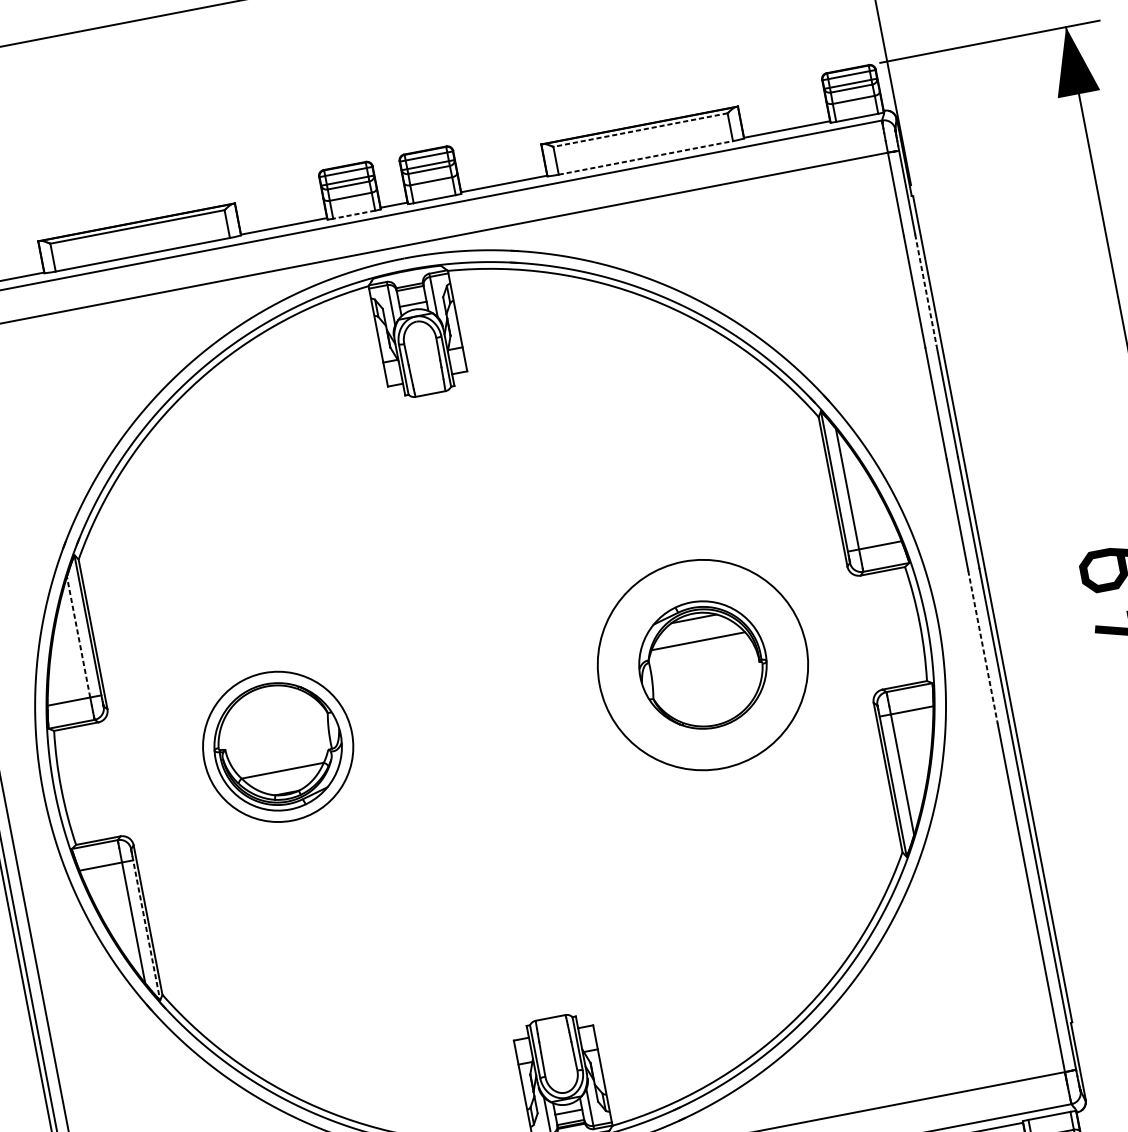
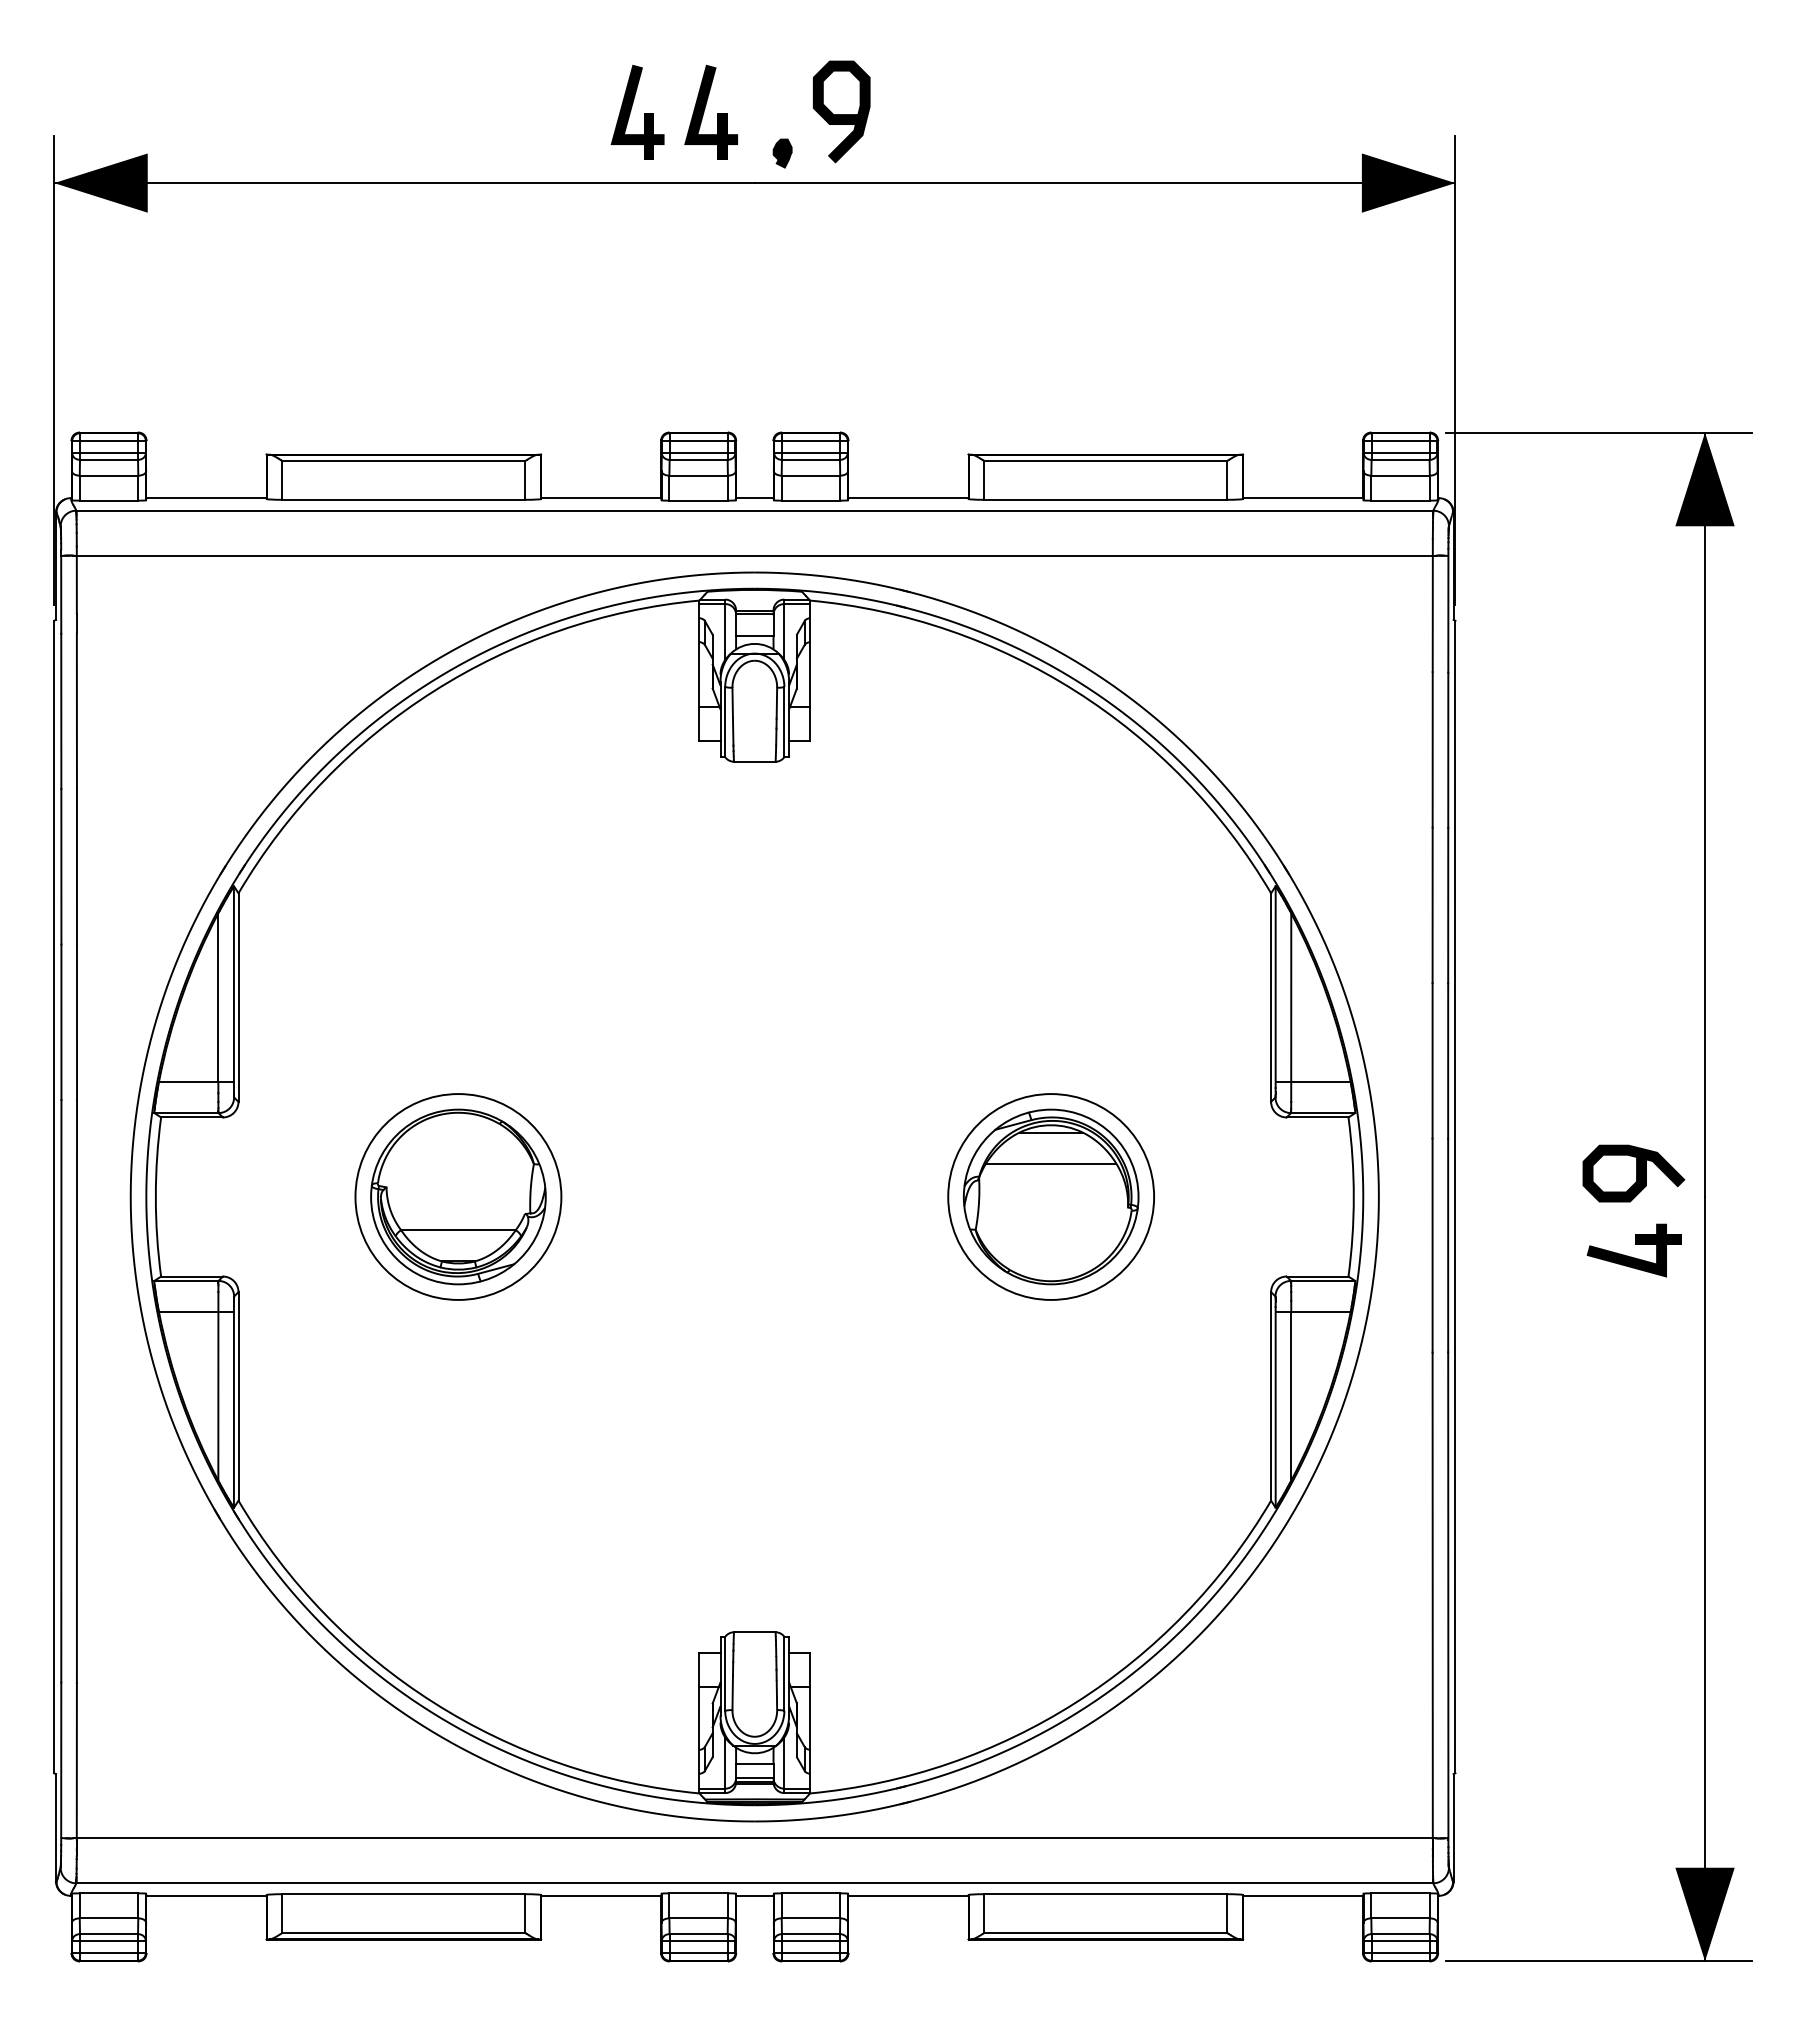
line: (640, 129) -> (1105, 460), dashed -> solid
line: (645, 157) -> (1105, 499), dashed -> solid
line: (354, 214) -> (698, 500), dashed -> solid
line: (926, 290) -> (1448, 750), dashed -> solid
line: (78, 637) -> (218, 997), dashed -> solid
line: (982, 647) -> (1432, 1245), dashed -> solid
circle: (703, 664) -> (1051, 1196), size x0.71
line: (145, 928) -> (233, 1406), dashed -> solid

